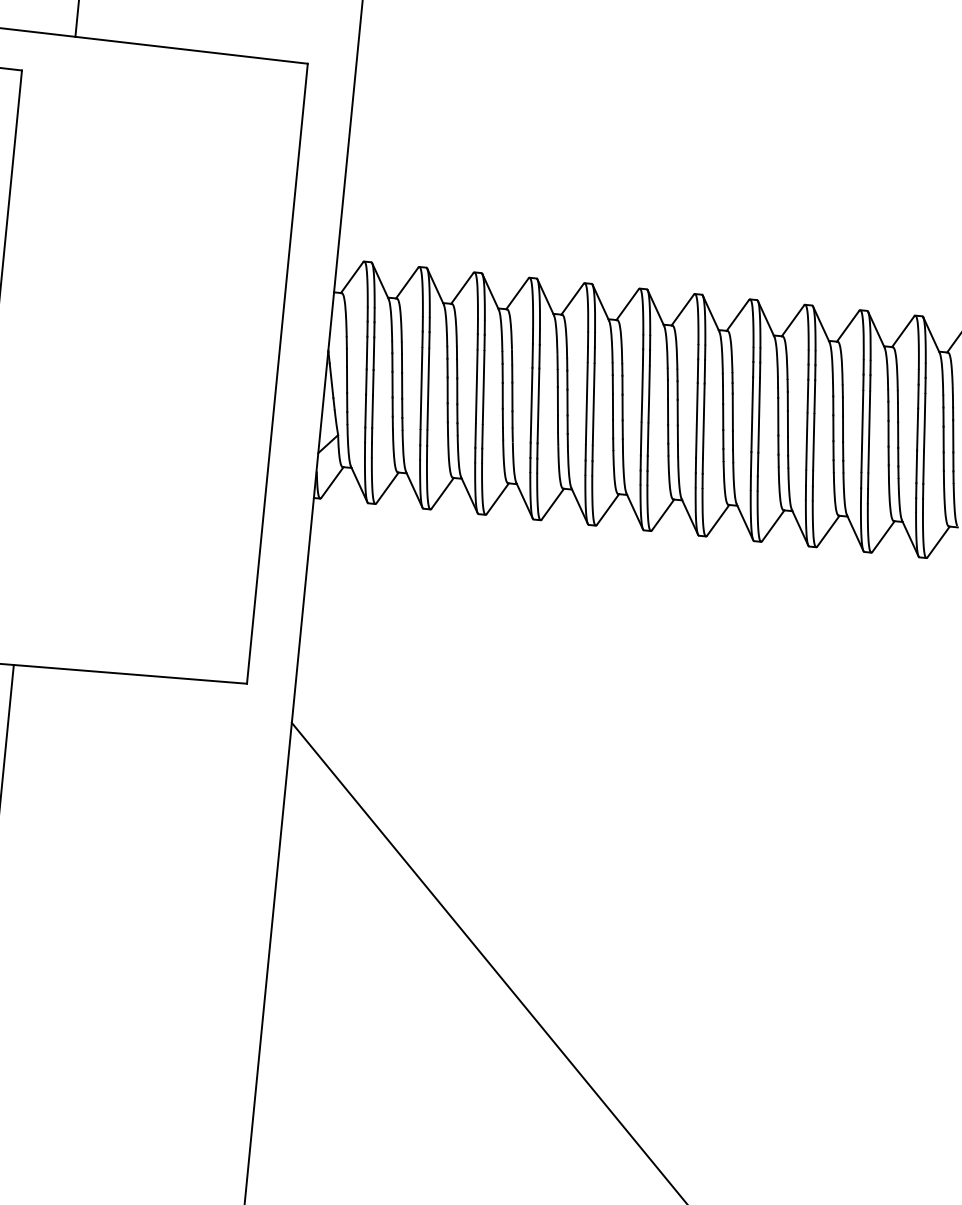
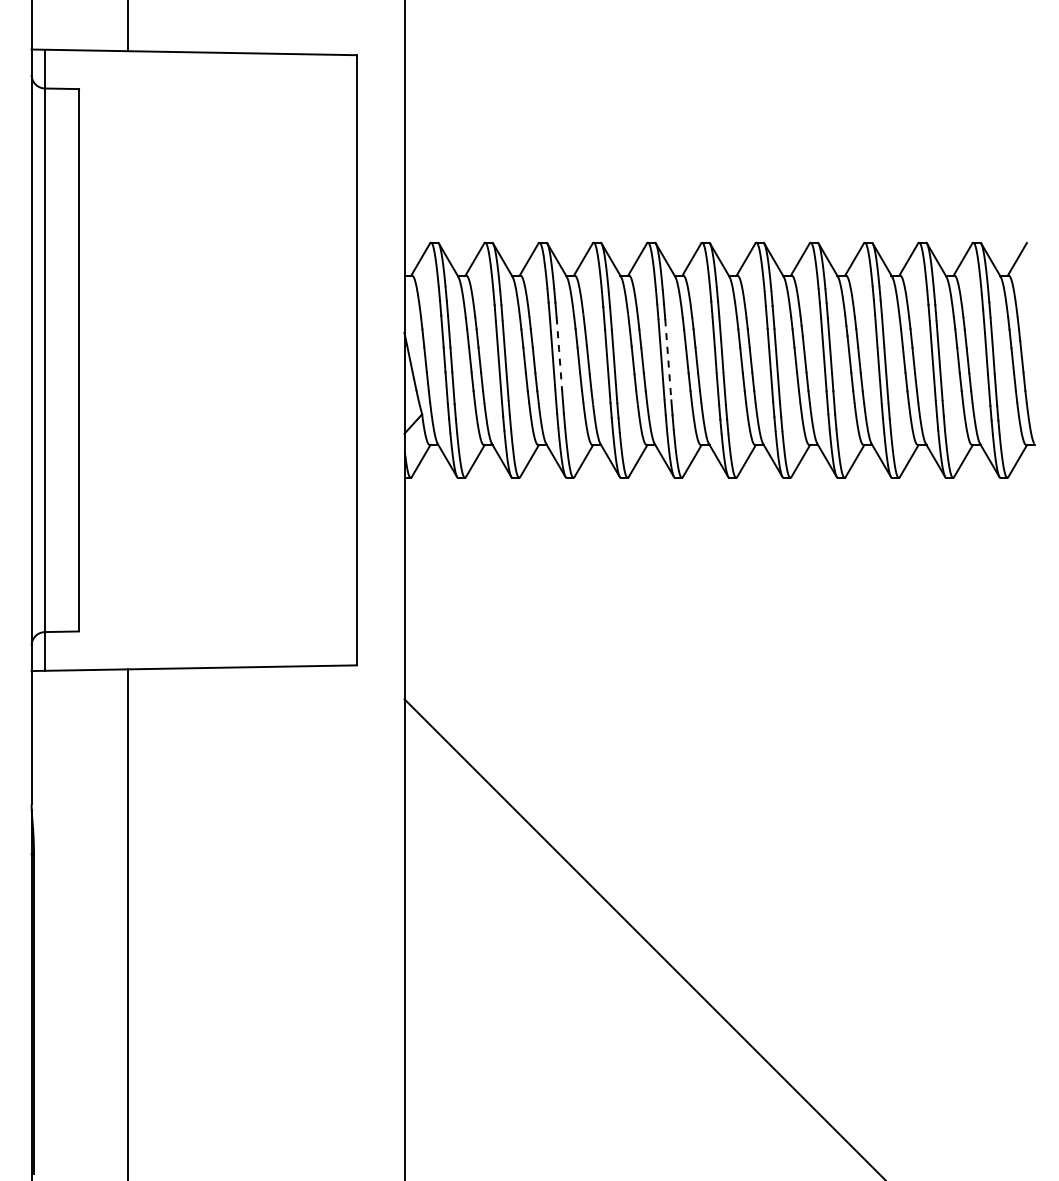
line: (483, 387) -> (559, 353), solid -> dashed
line: (593, 403) -> (668, 359), solid -> dashed

